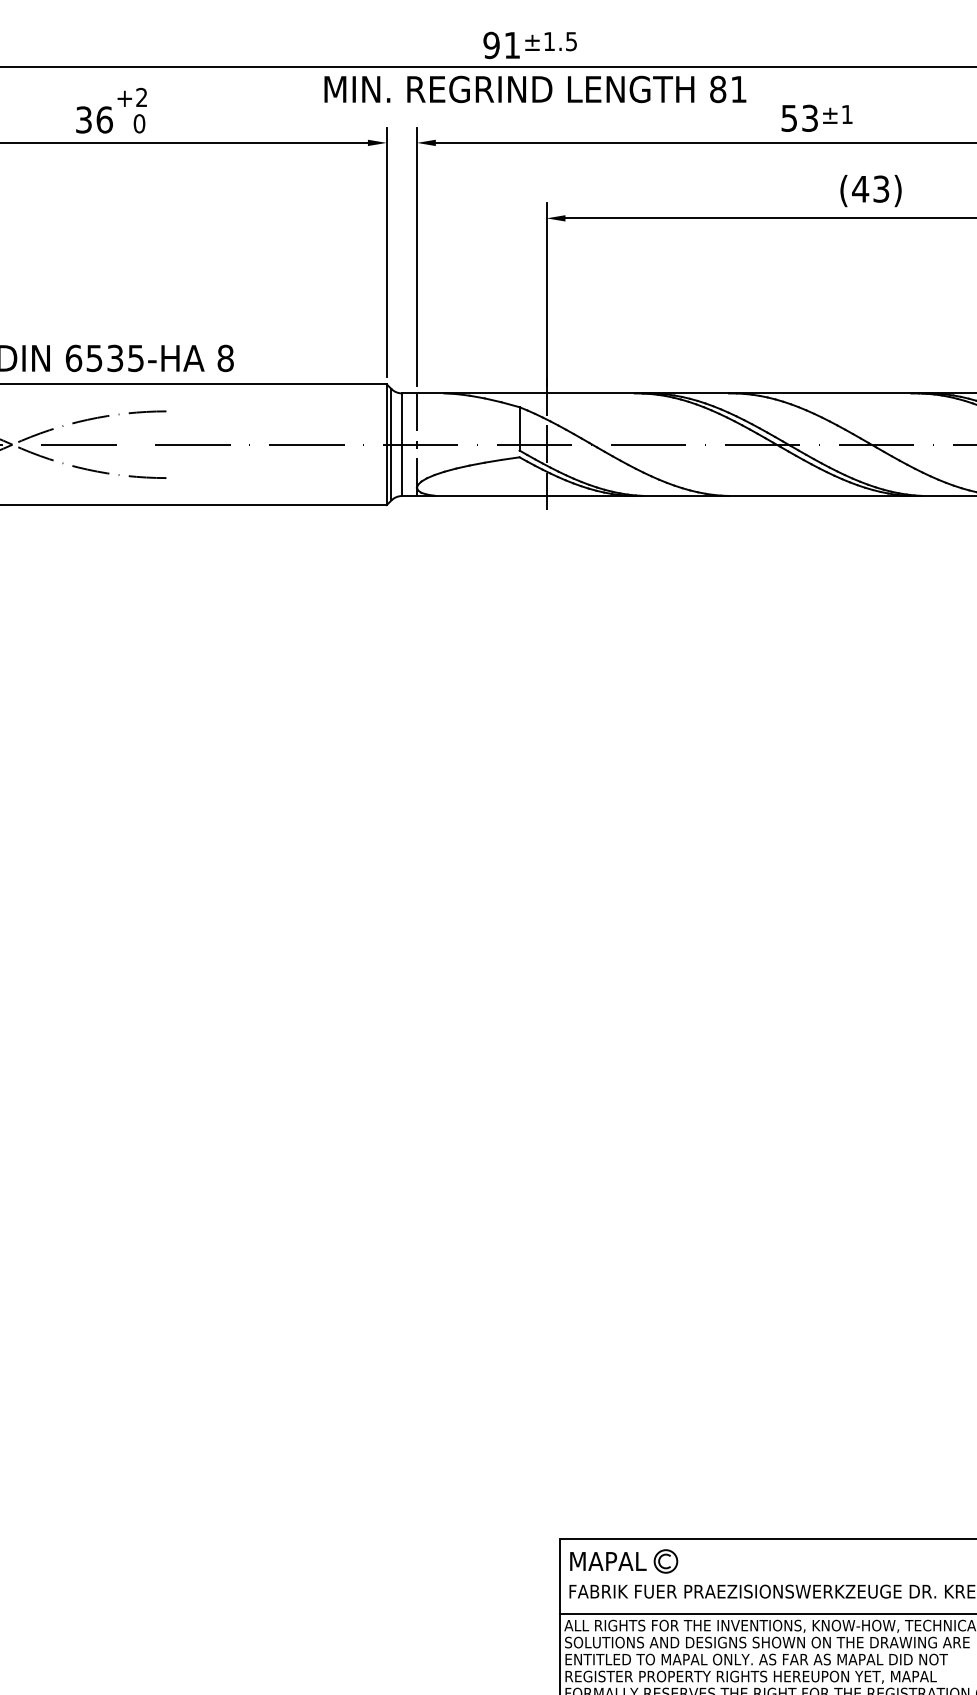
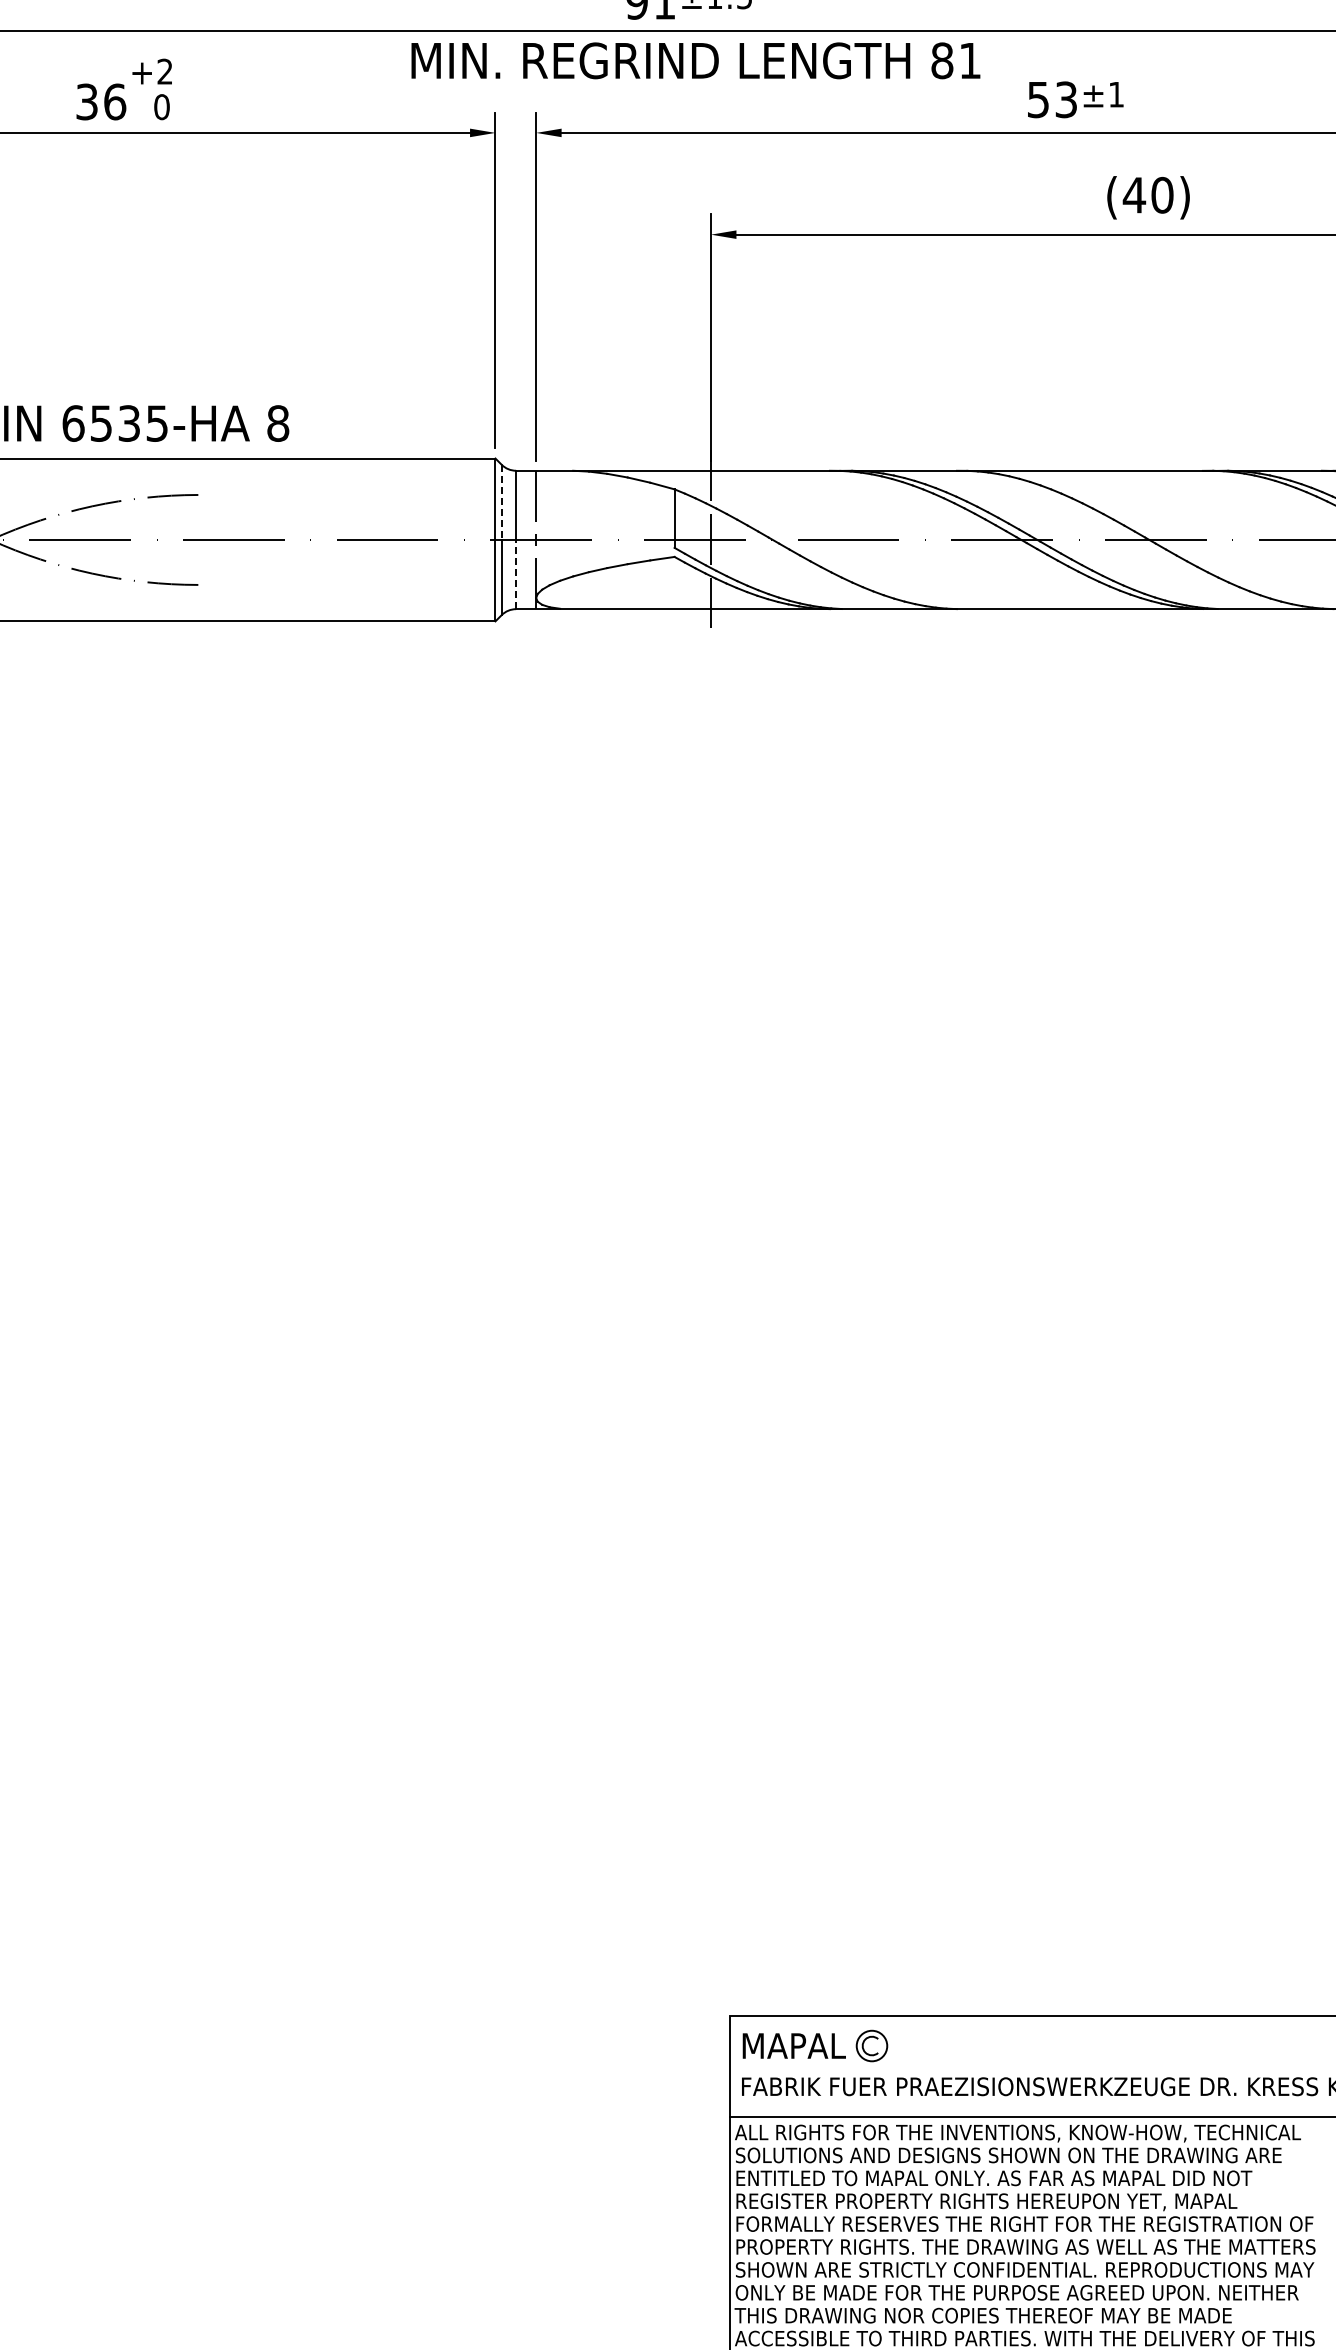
text: (881, 189) -> (1162, 195), (43) -> (40)
line: (391, 416) -> (501, 502), solid -> dashed
line: (402, 470) -> (516, 574), solid -> dashed

